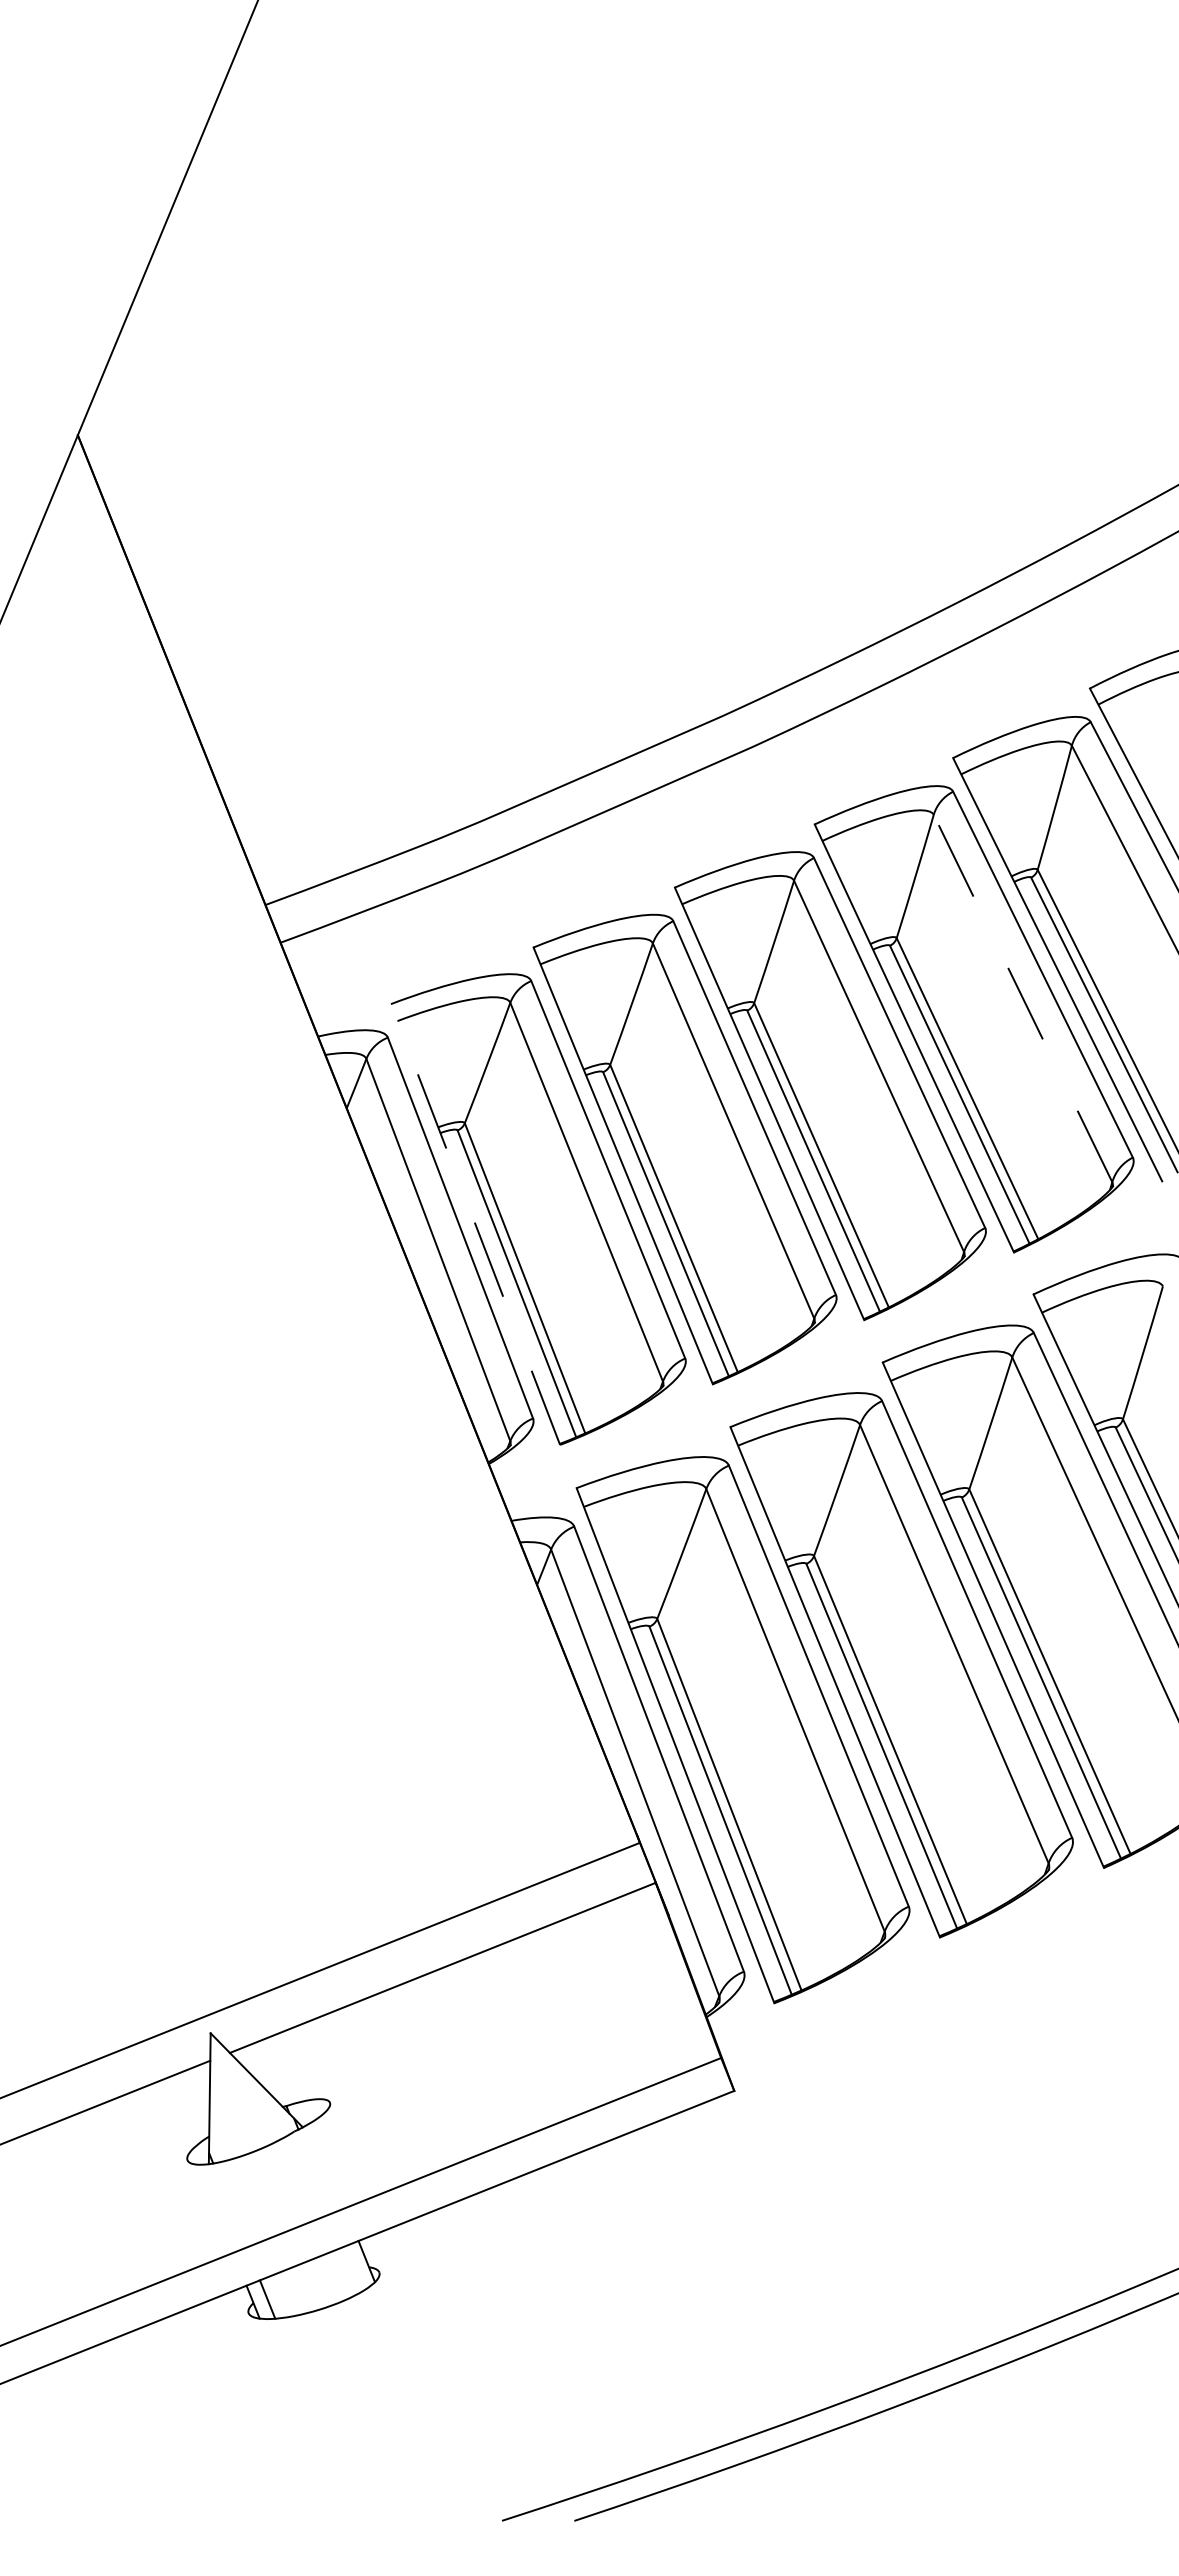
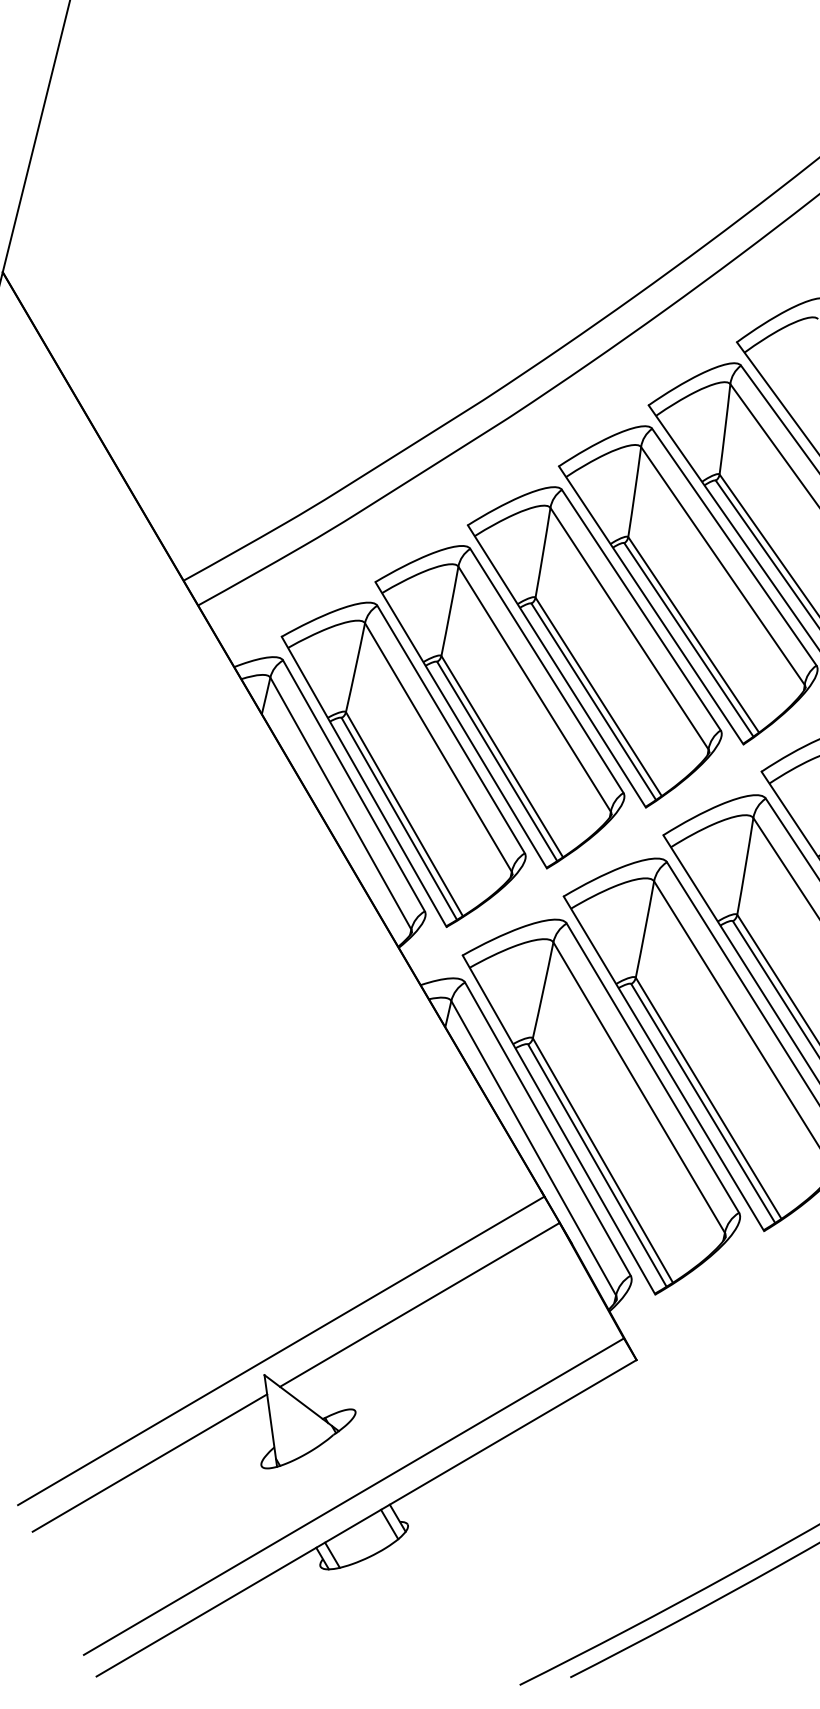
line: (1022, 998) -> (722, 566), dashed -> solid
line: (475, 1224) -> (364, 781), dashed -> solid
line: (354, 2268) -> (389, 1524), added

